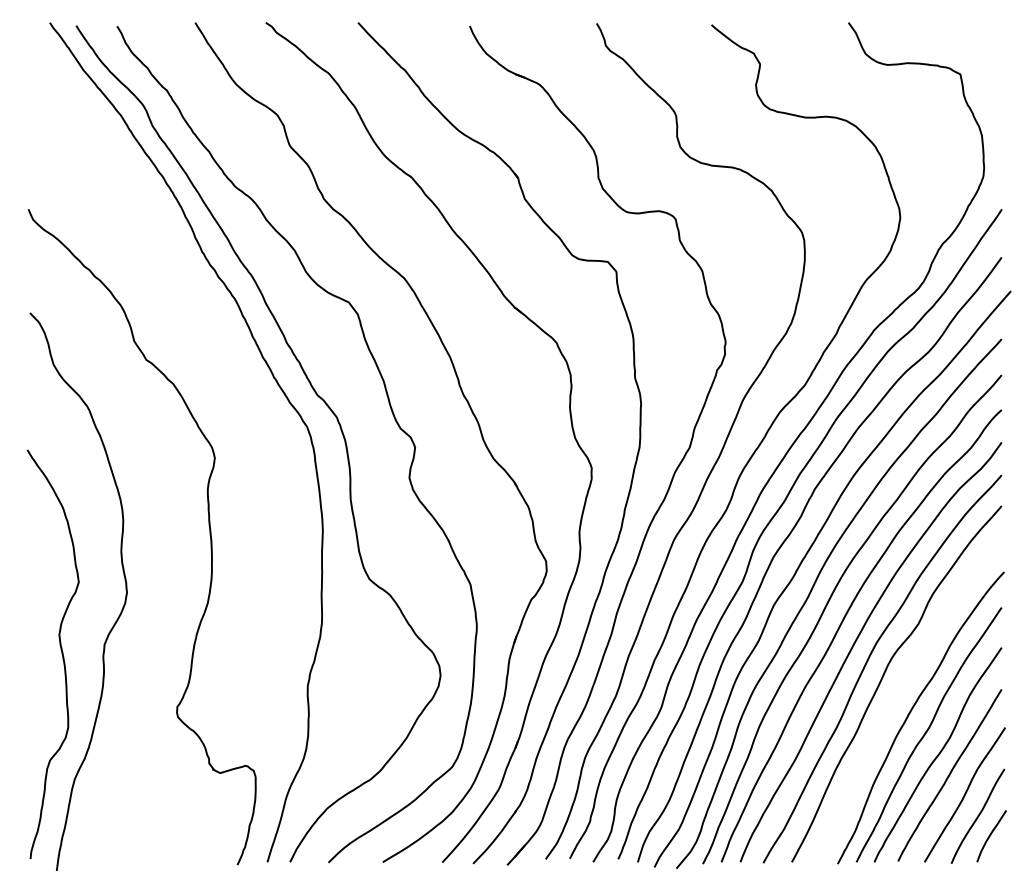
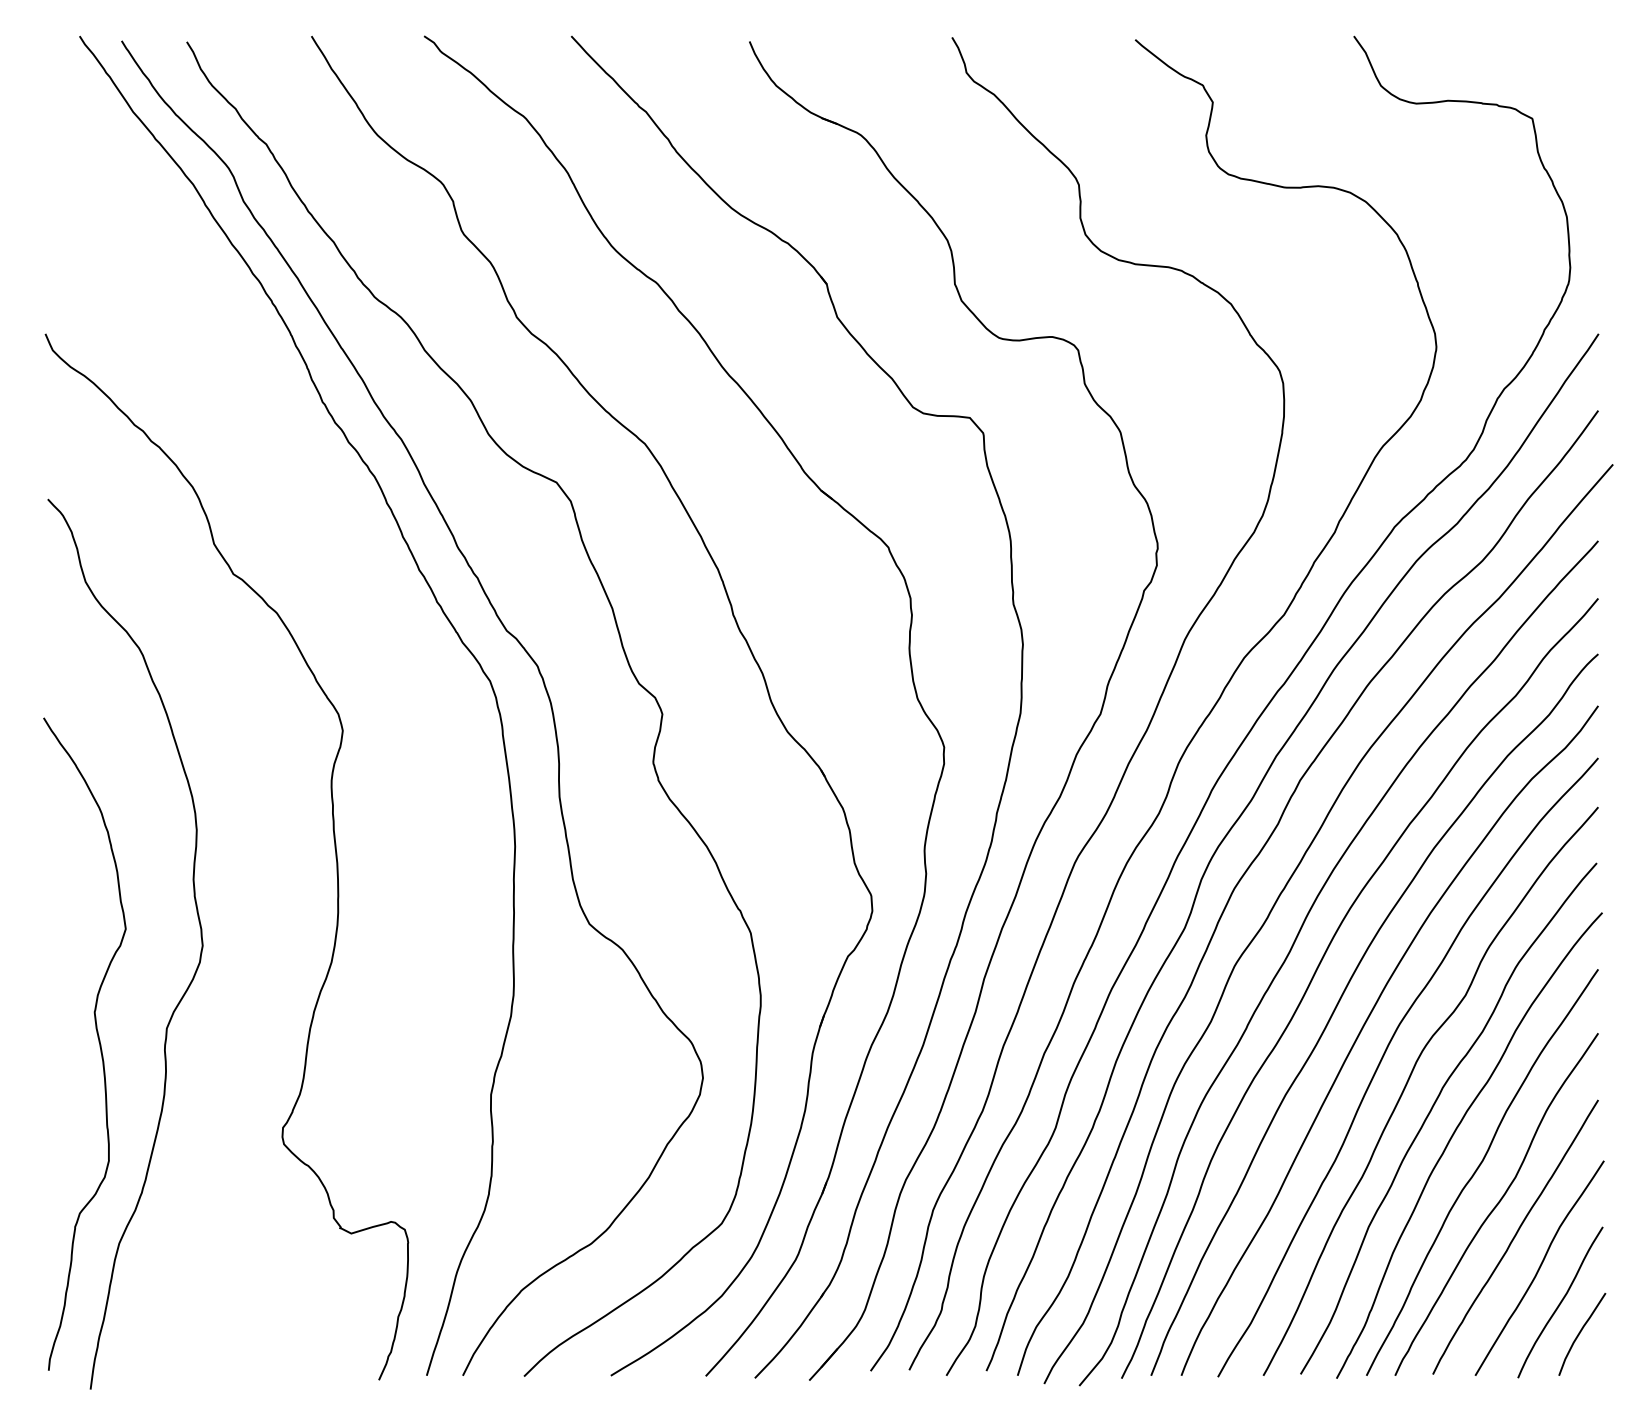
curve: (898, 695) -> (1433, 1109), added

